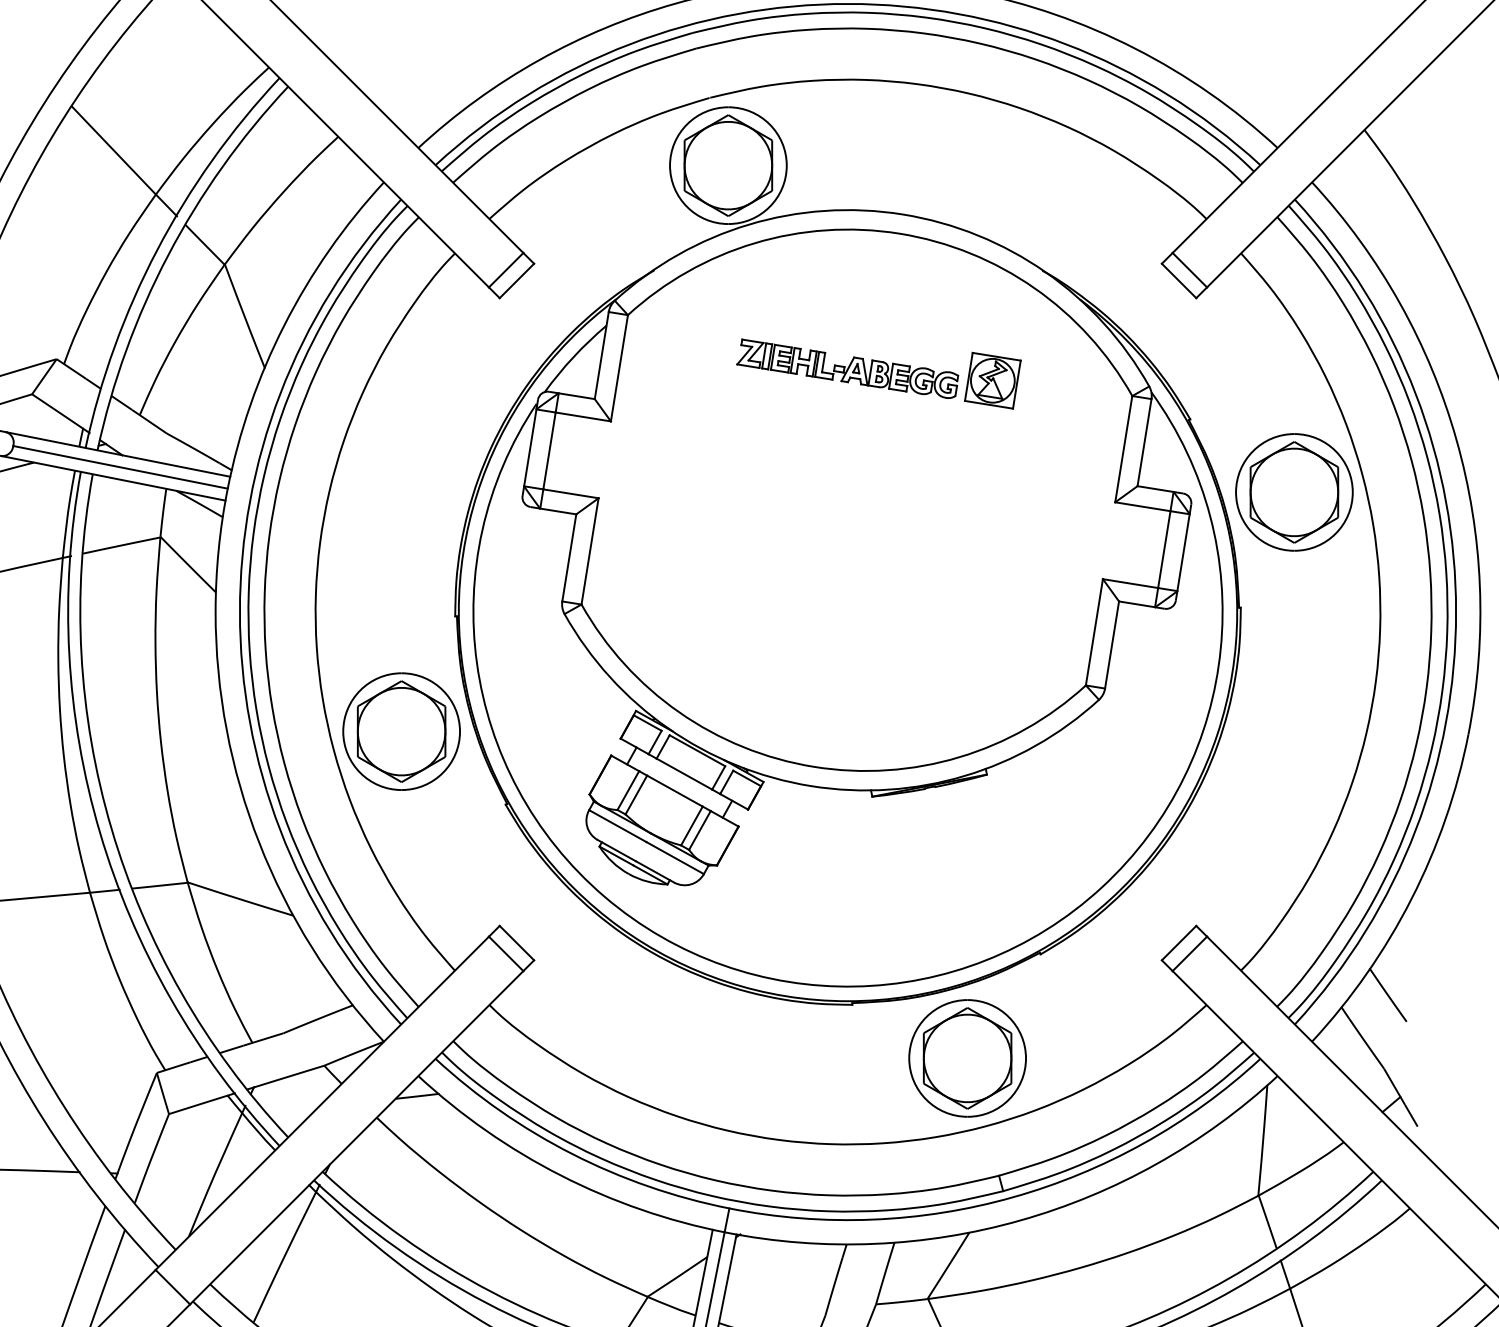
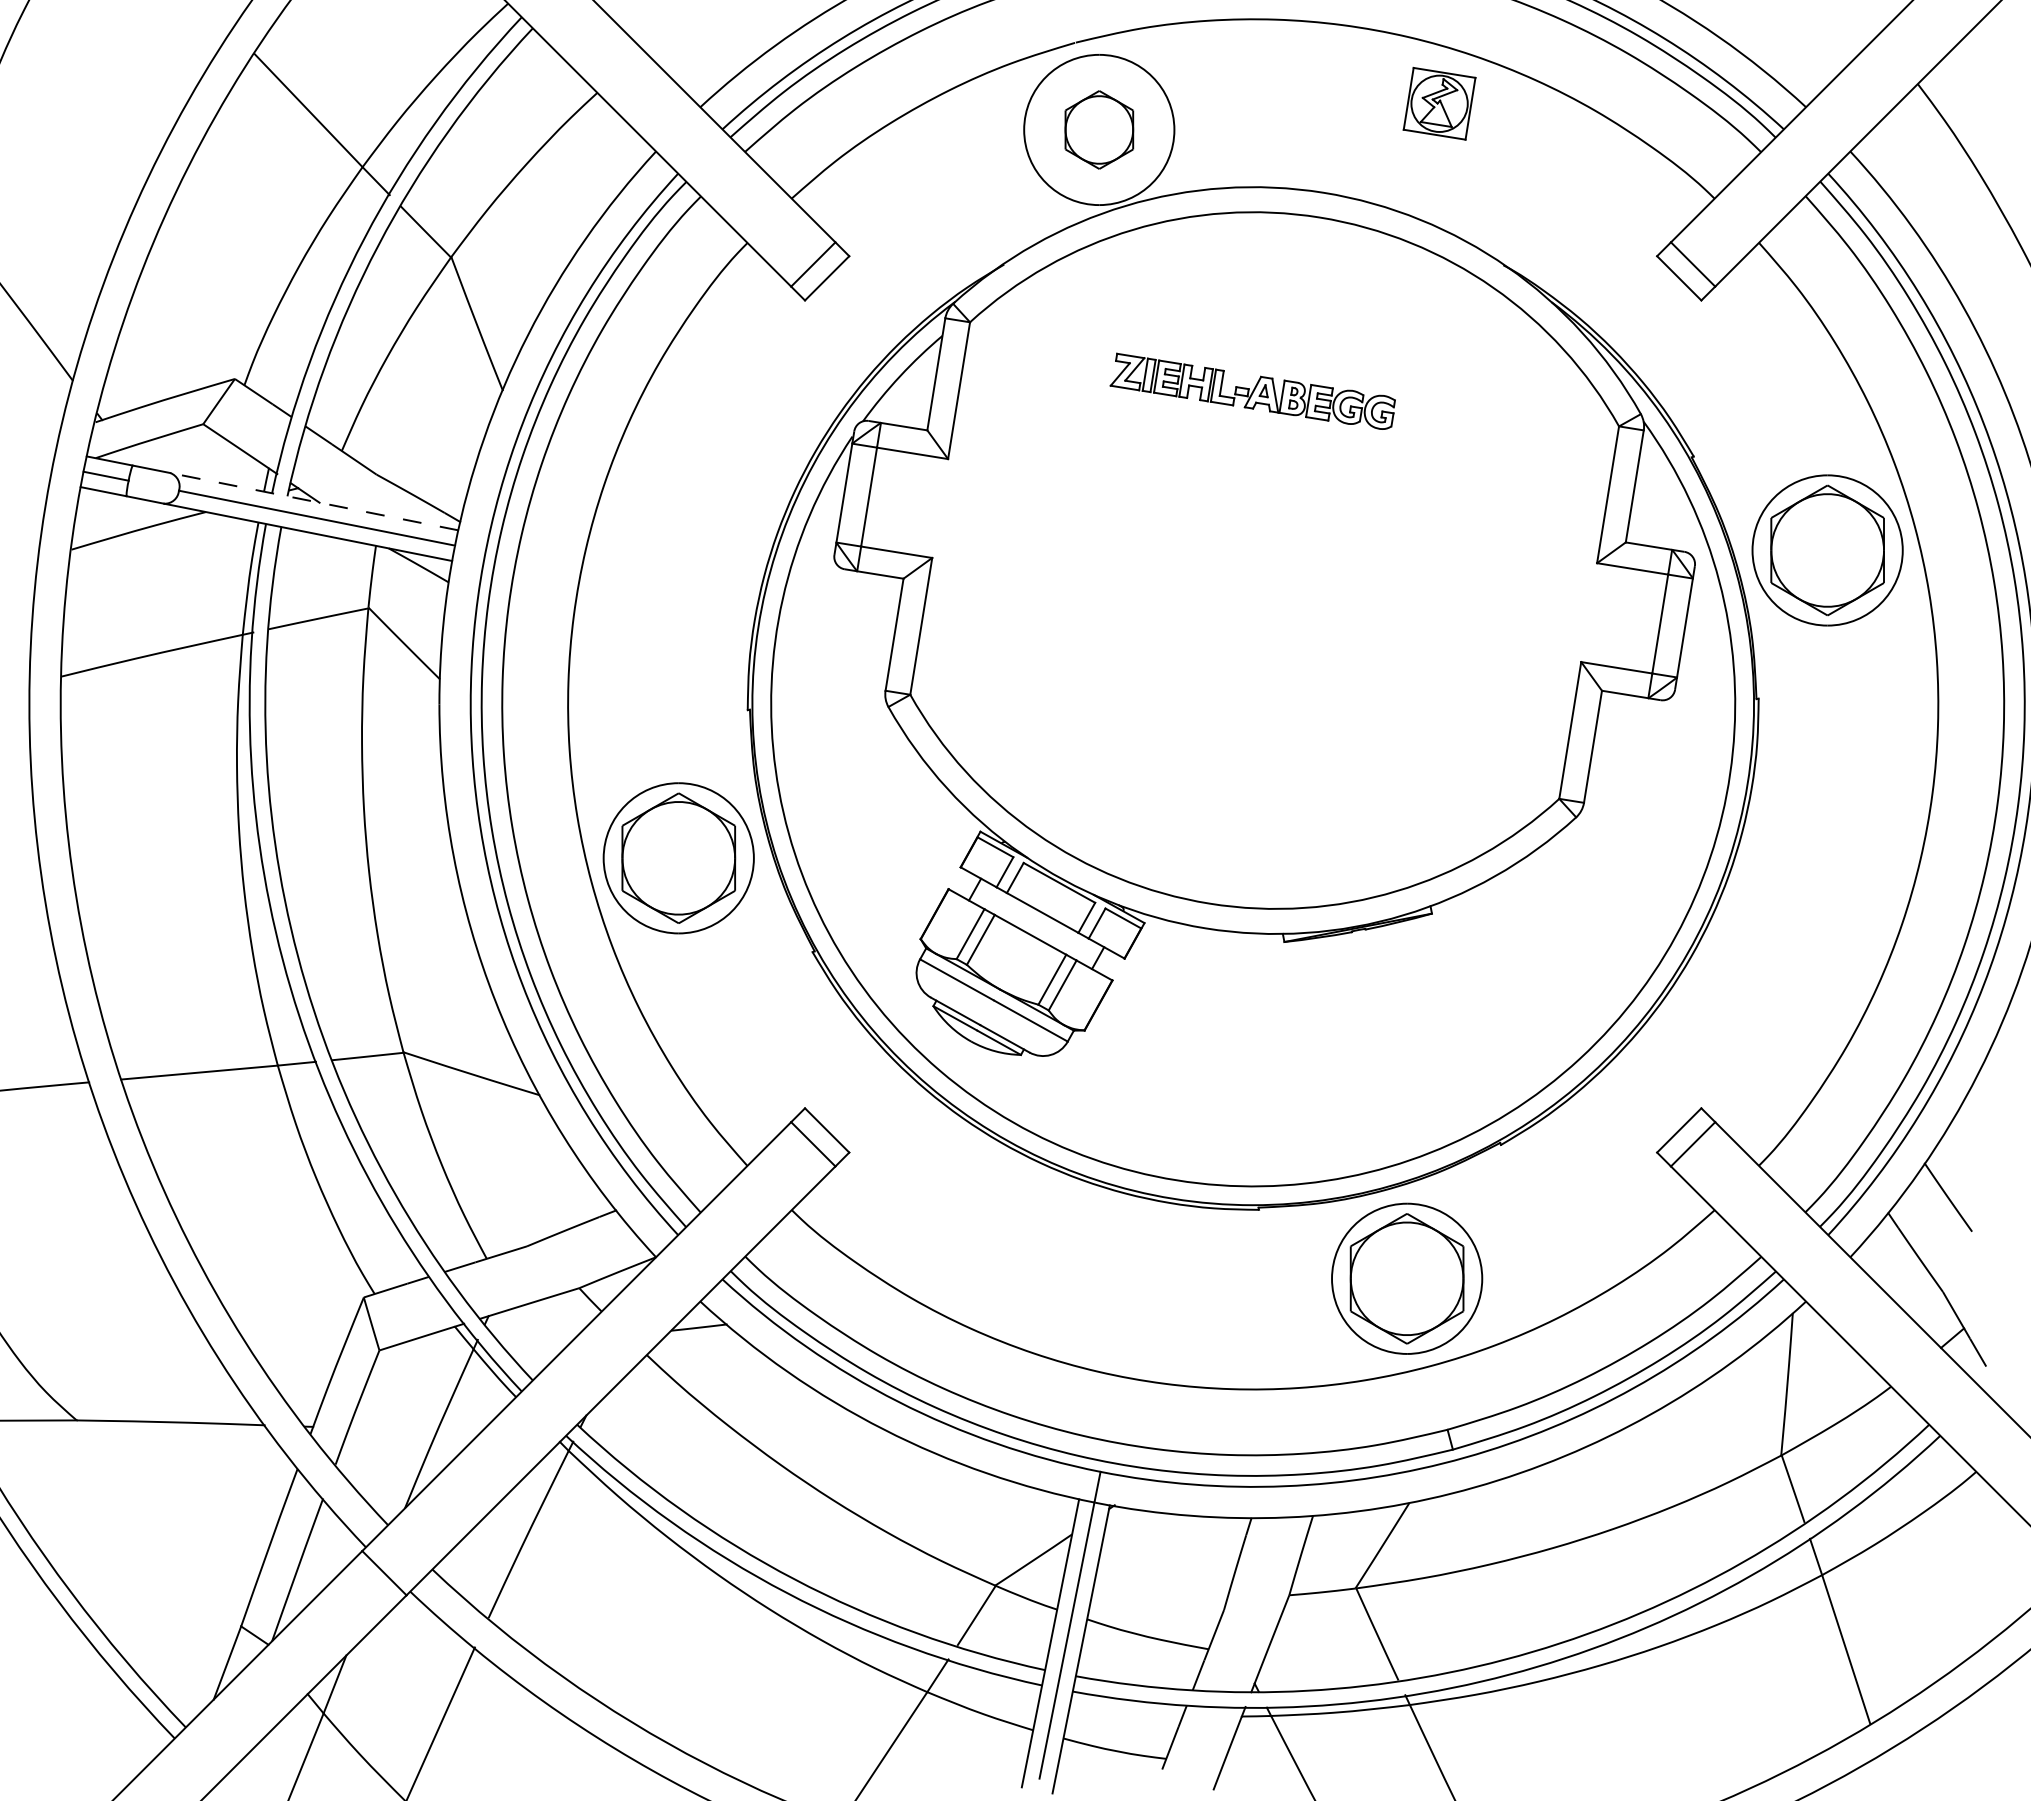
part: (728, 165) -> (1099, 129), size x0.6
part: (992, 380) -> (1439, 103), moved
line: (118, 454) -> (314, 501), solid -> dashed

